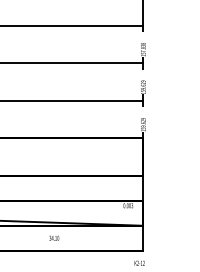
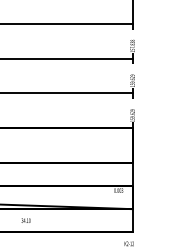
text: (54, 237) -> (26, 220), moved

